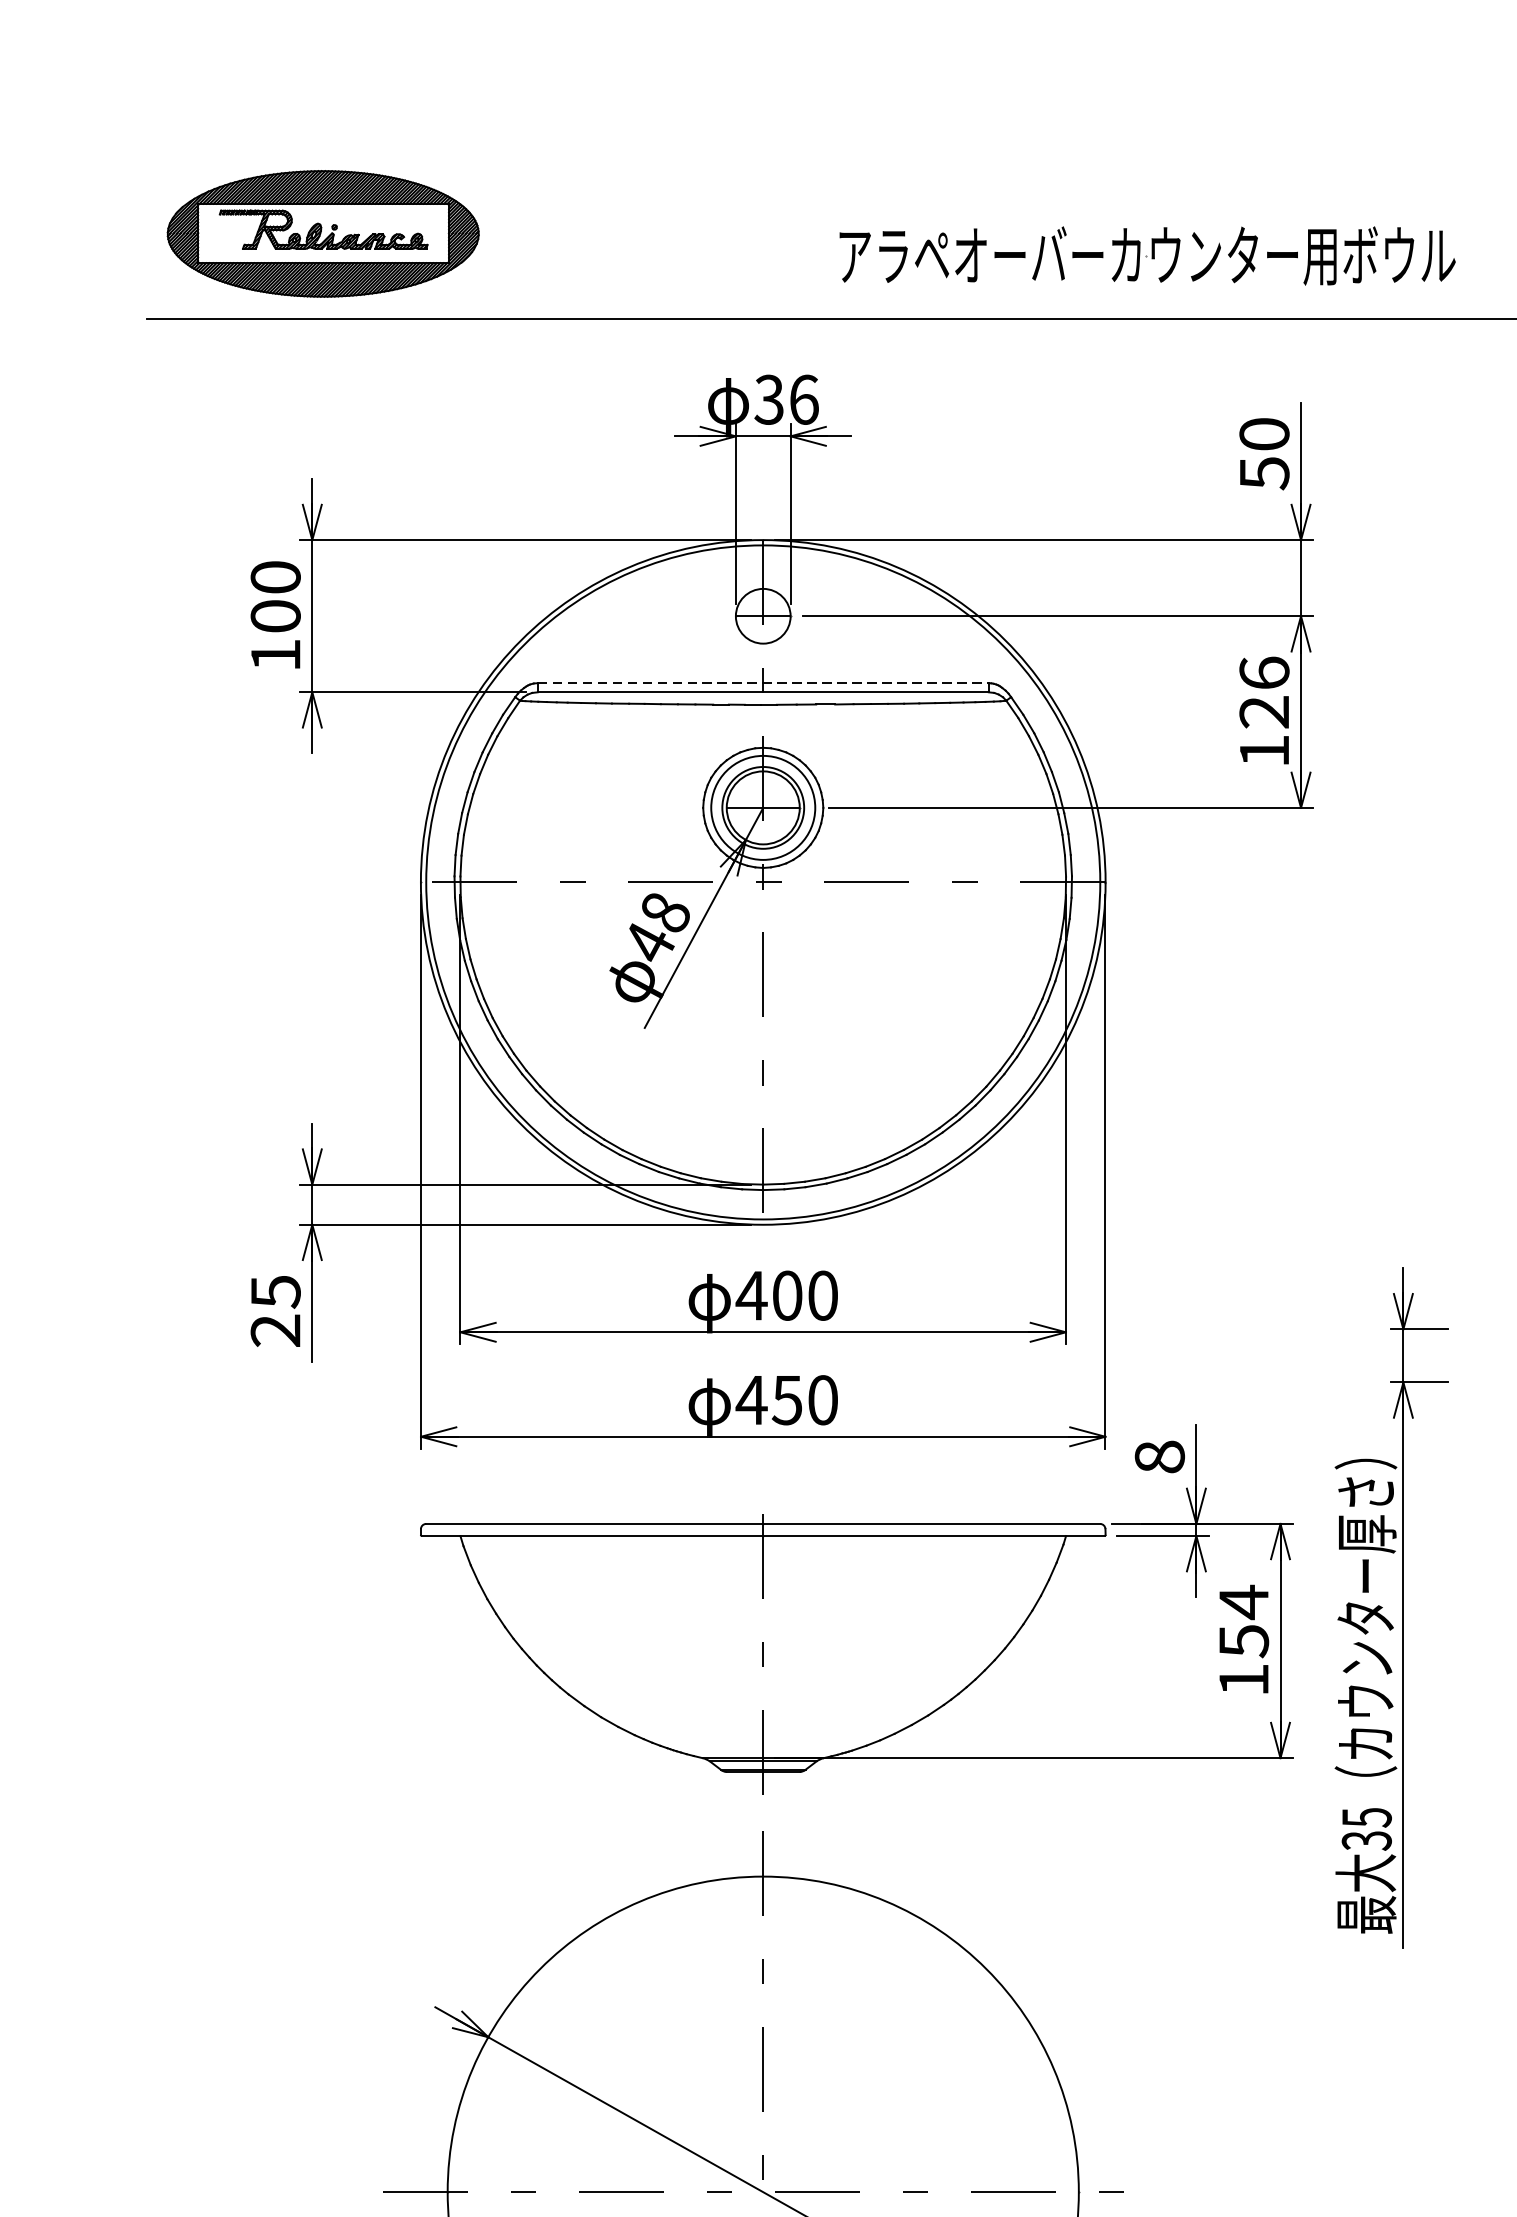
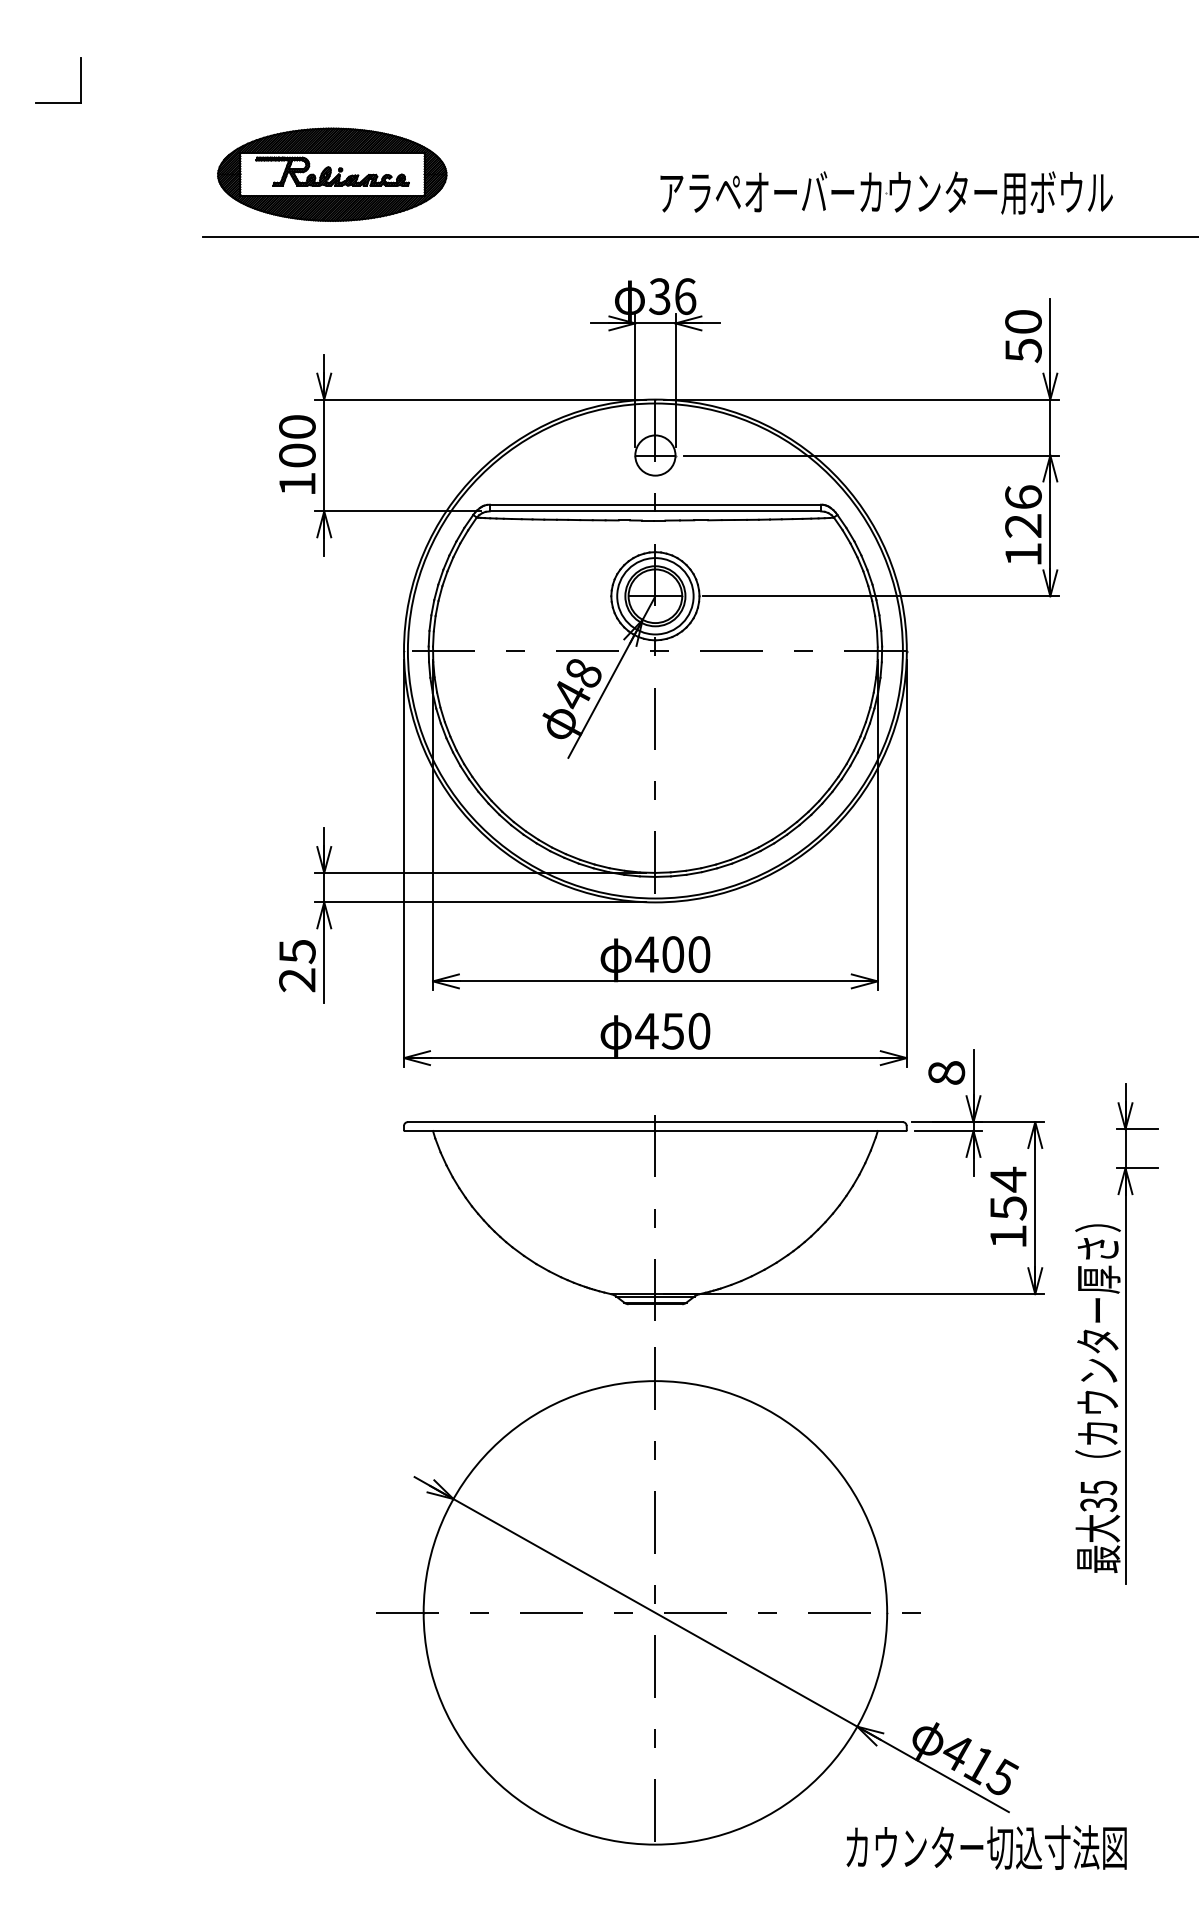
part: (1147, 255) -> (886, 192), moved
line: (763, 682) -> (655, 504), dashed -> solid
part: (1391, 1607) -> (1116, 1333), moved

